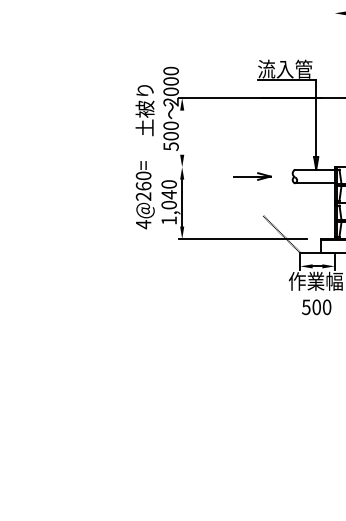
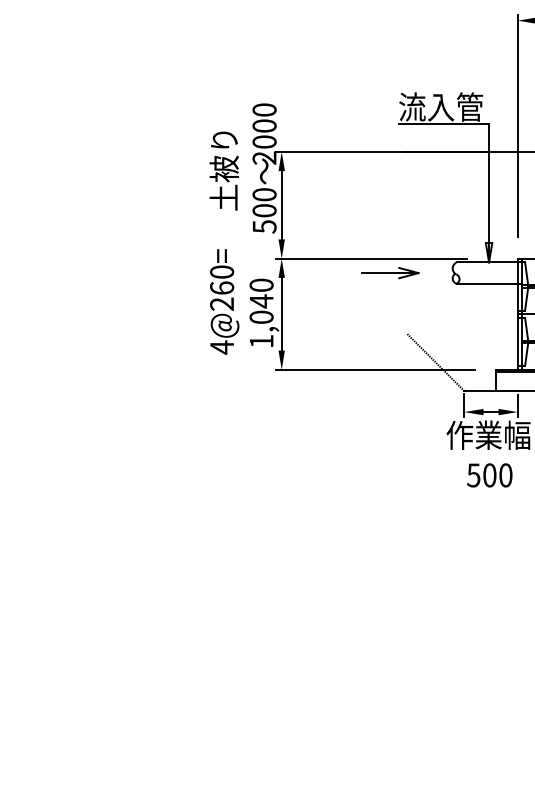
line: (334, 81) -> (517, 126), added
line: (182, 132) -> (282, 204), added
line: (240, 167) -> (371, 259), added

